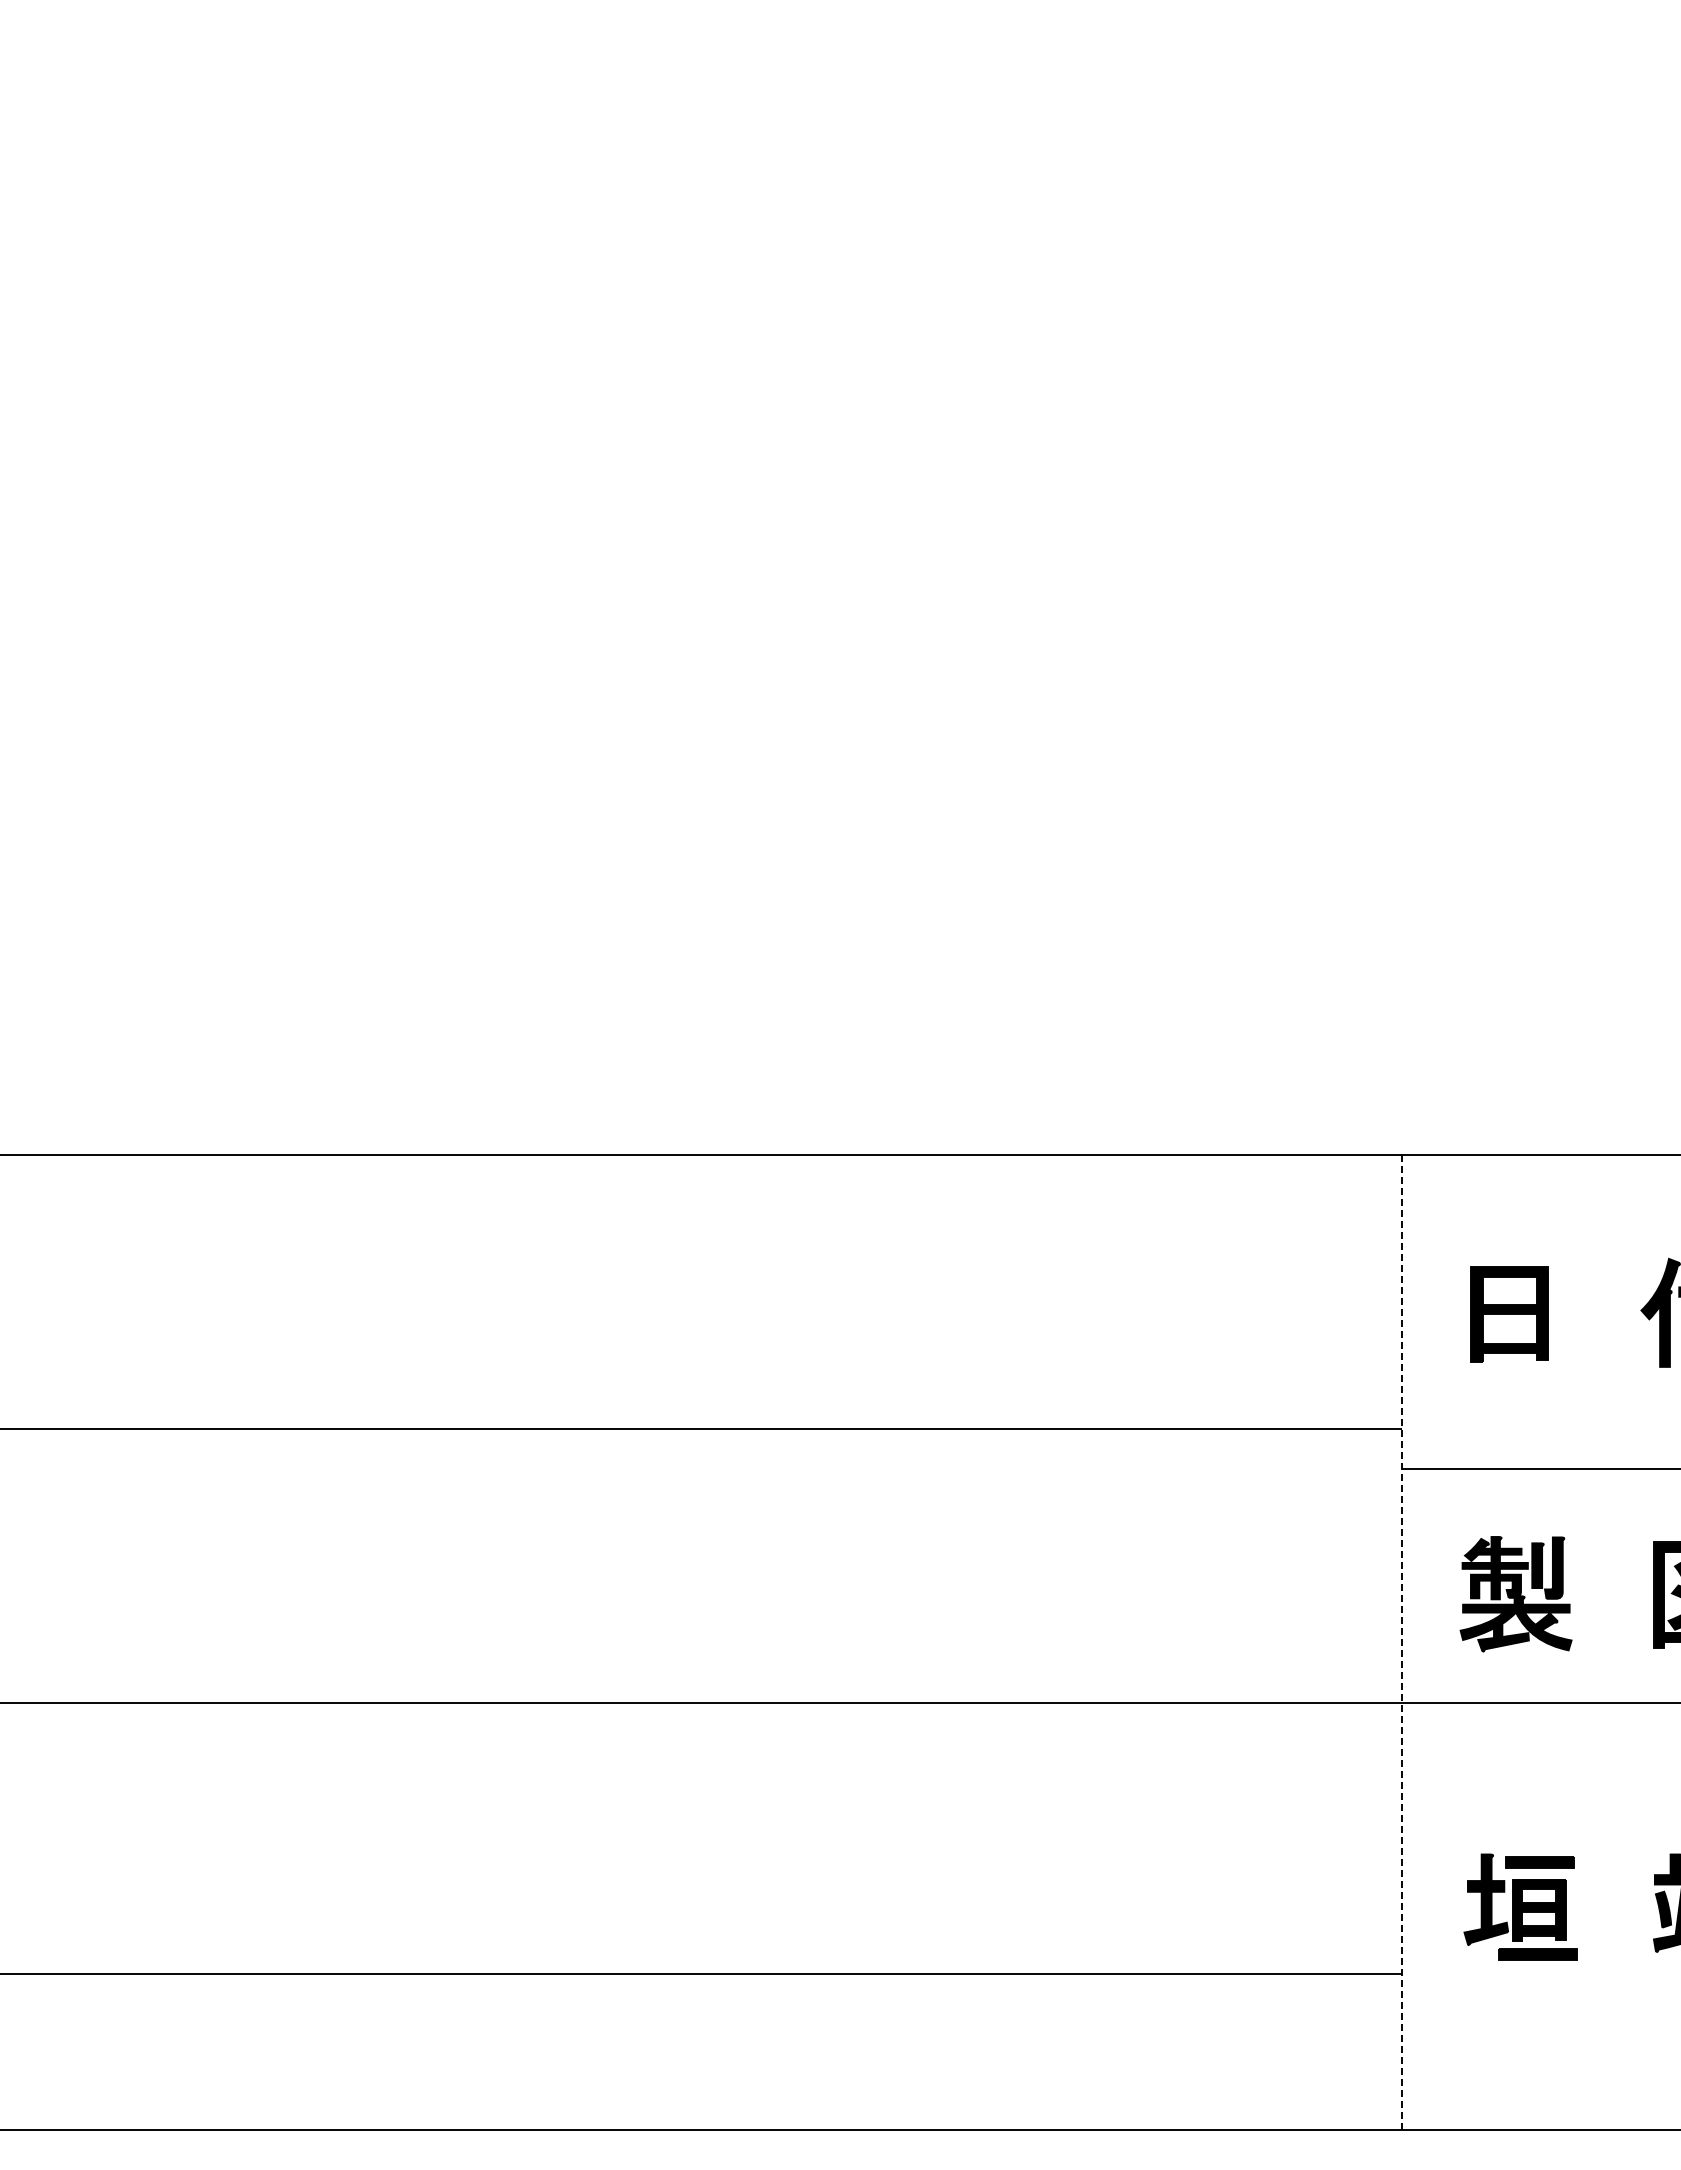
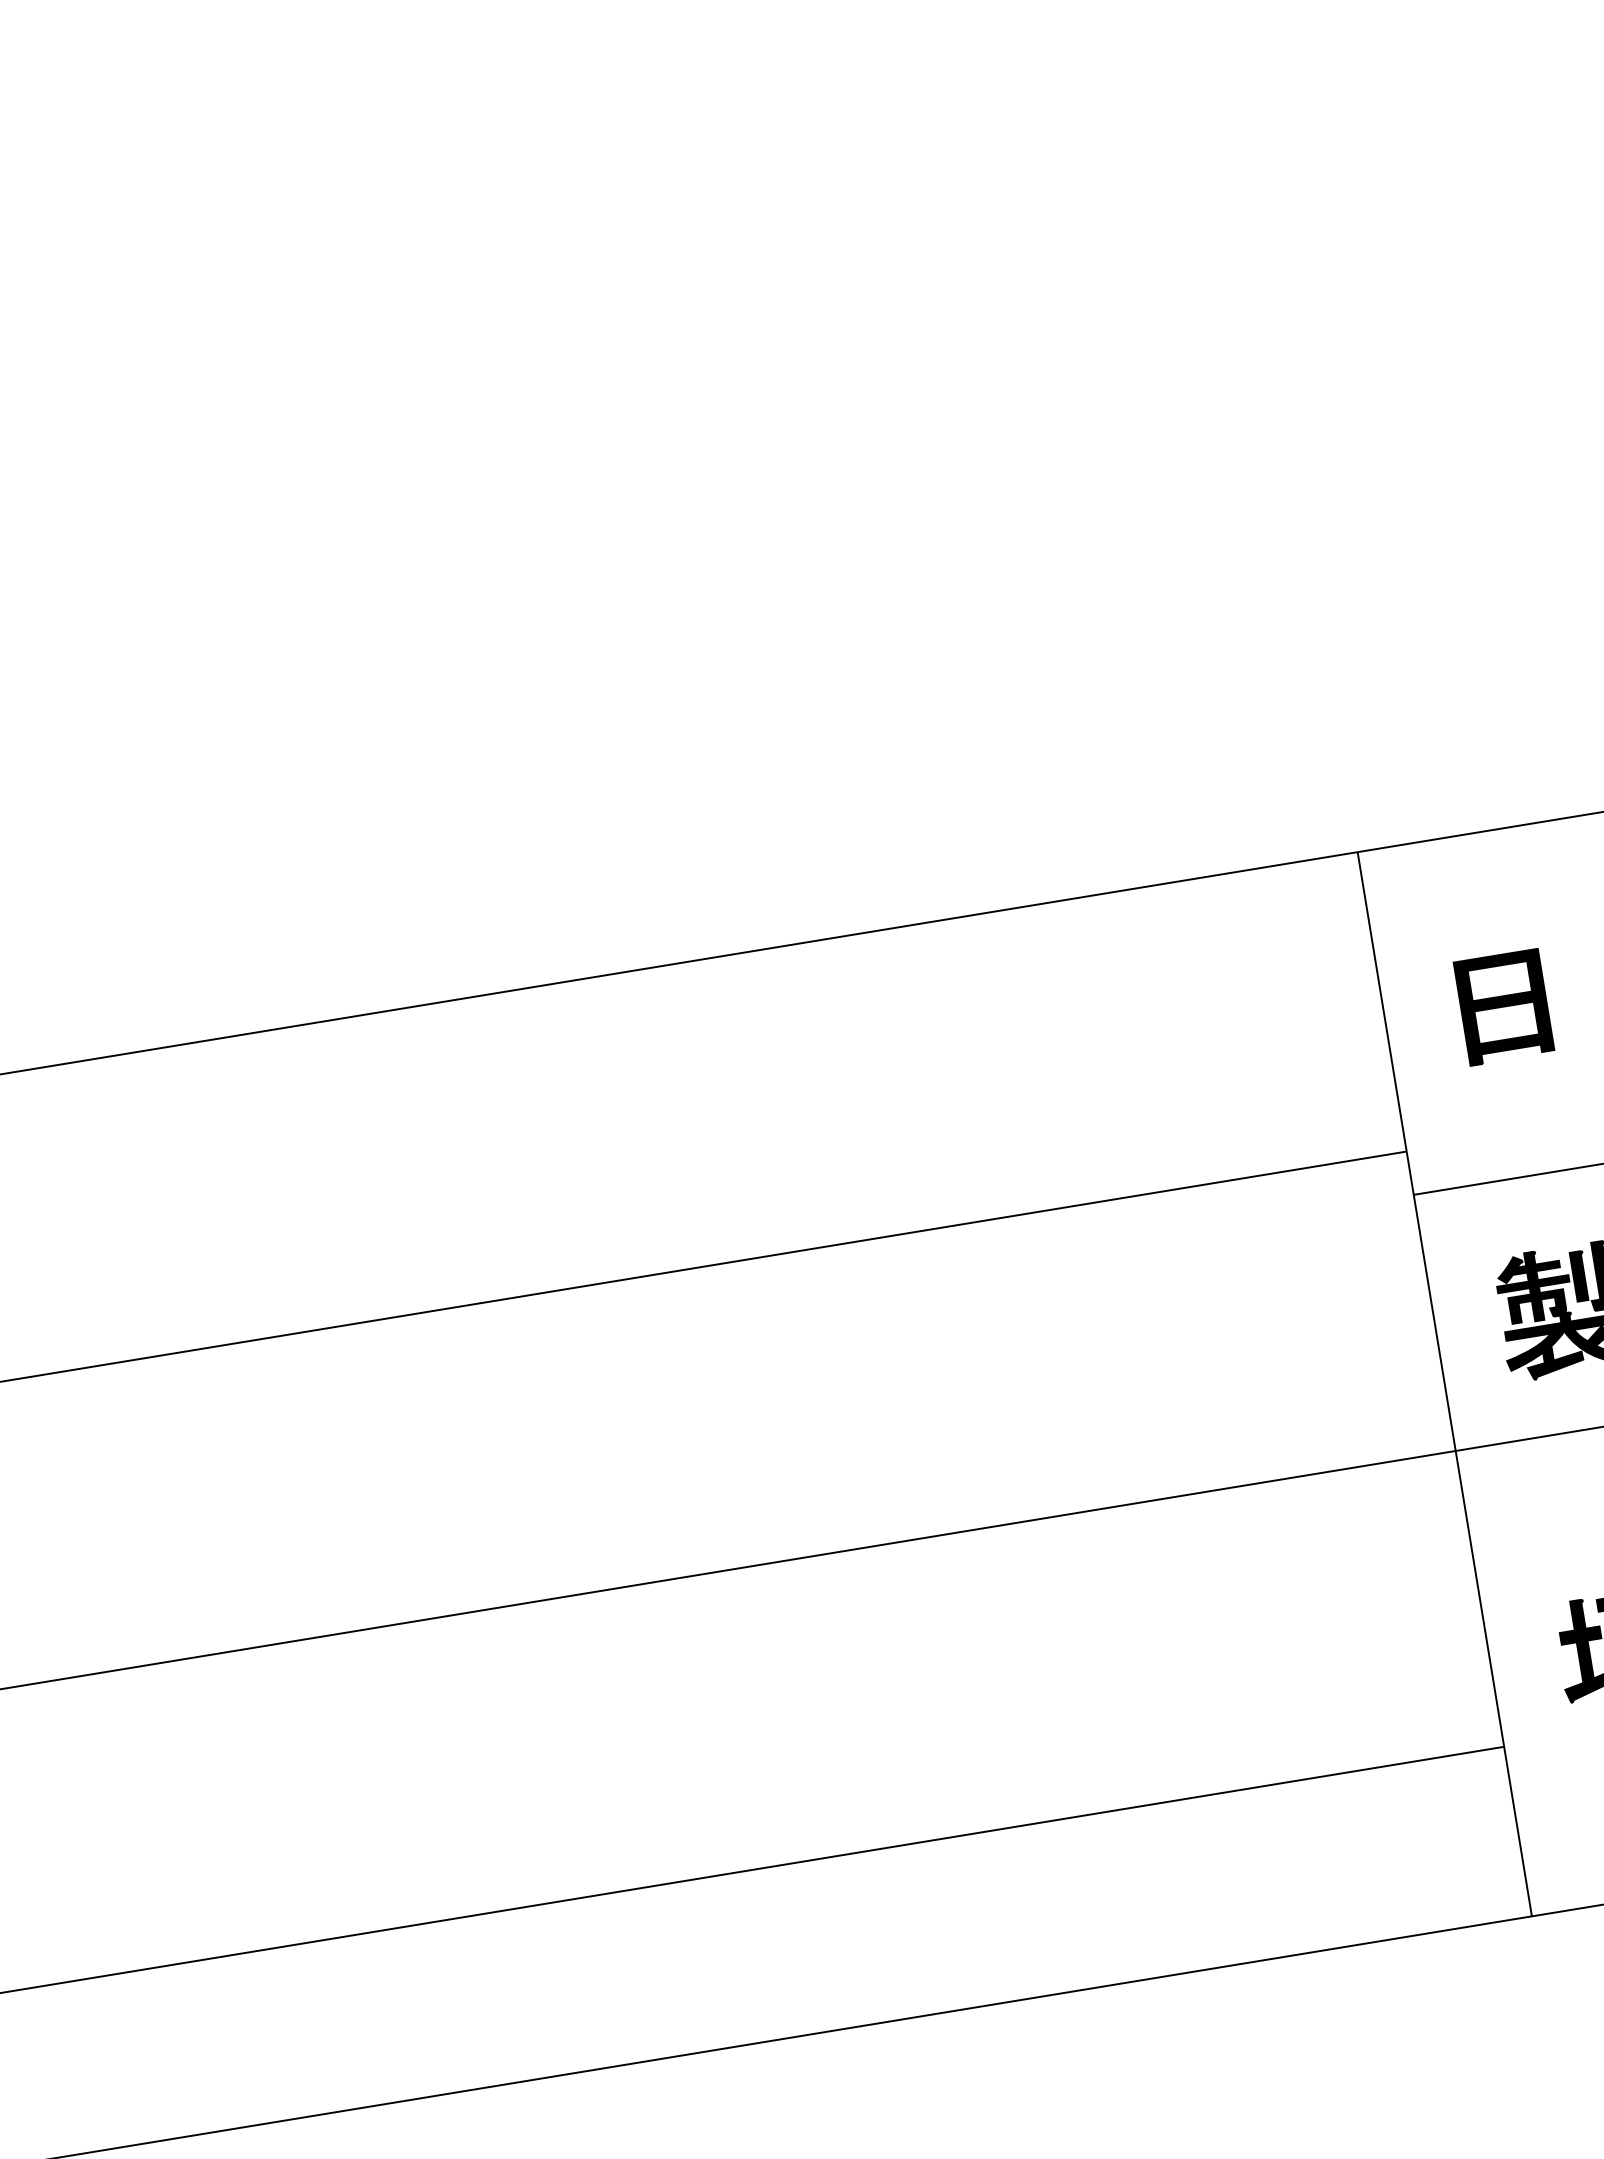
line: (1401, 1642) -> (1444, 1384), dashed -> solid

